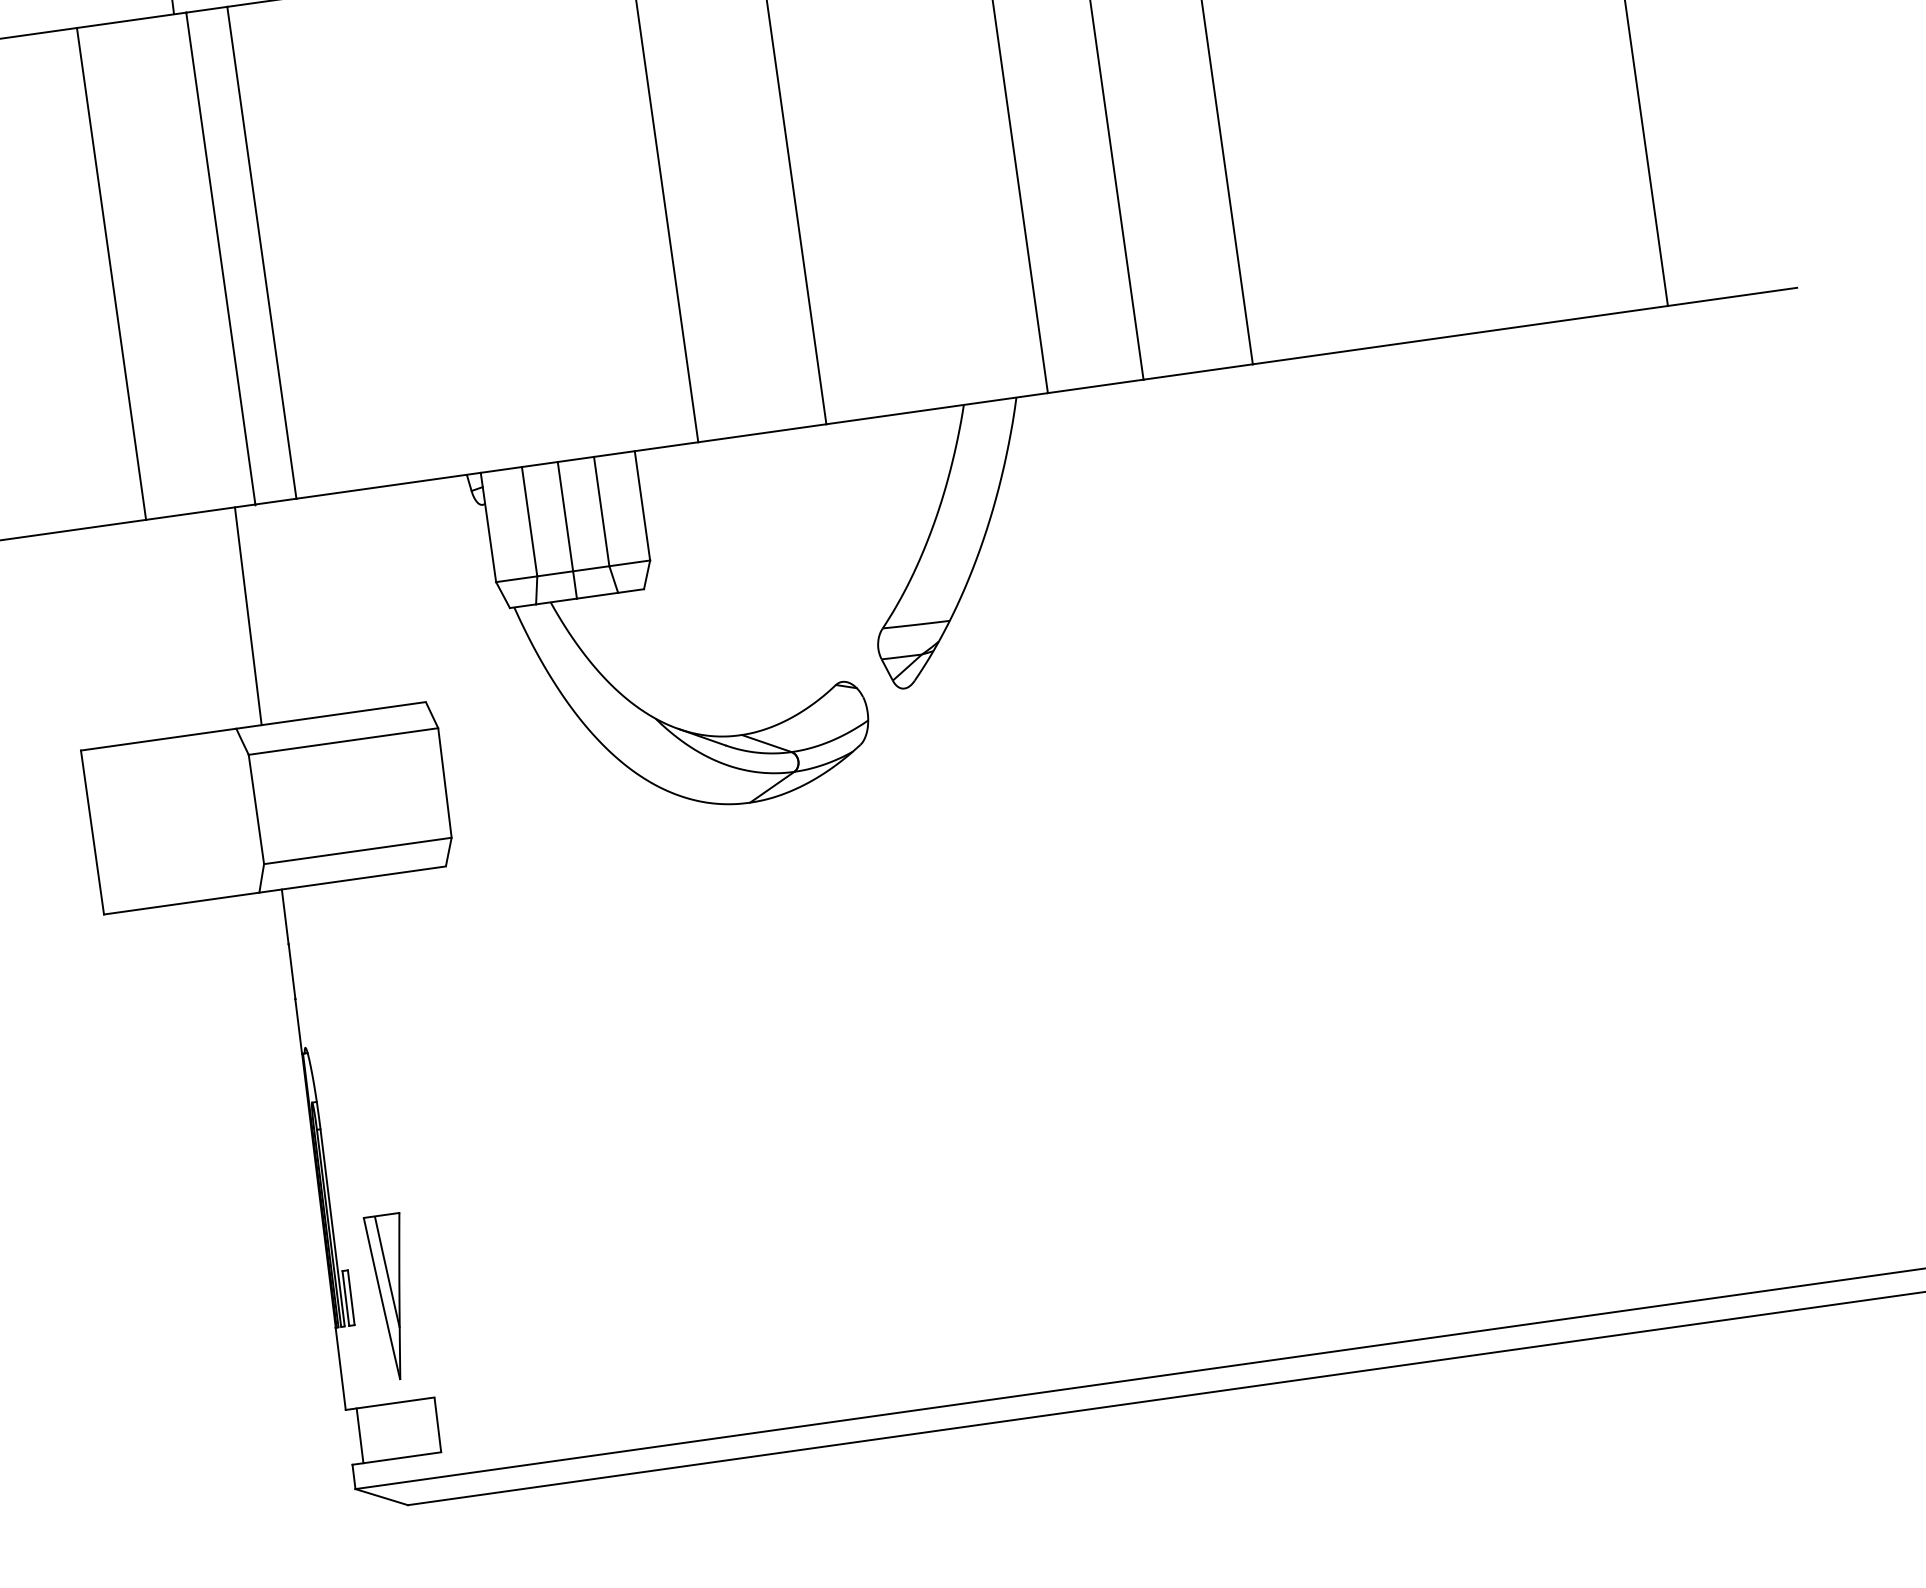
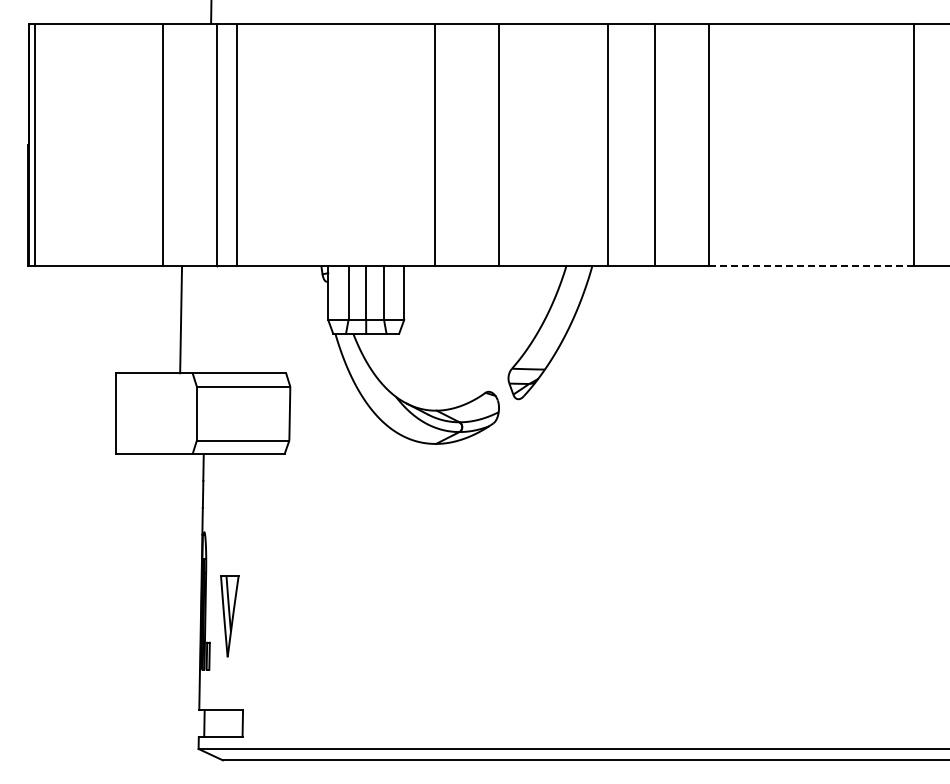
line: (1459, 336) -> (810, 266), solid -> dashed
line: (249, 615) -> (181, 319), moved
part: (392, 1296) -> (229, 616), moved

